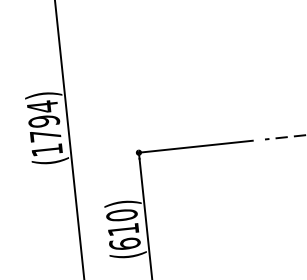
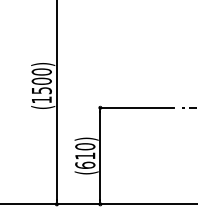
text: (43, 121) -> (41, 81), (1794) -> (1500)

